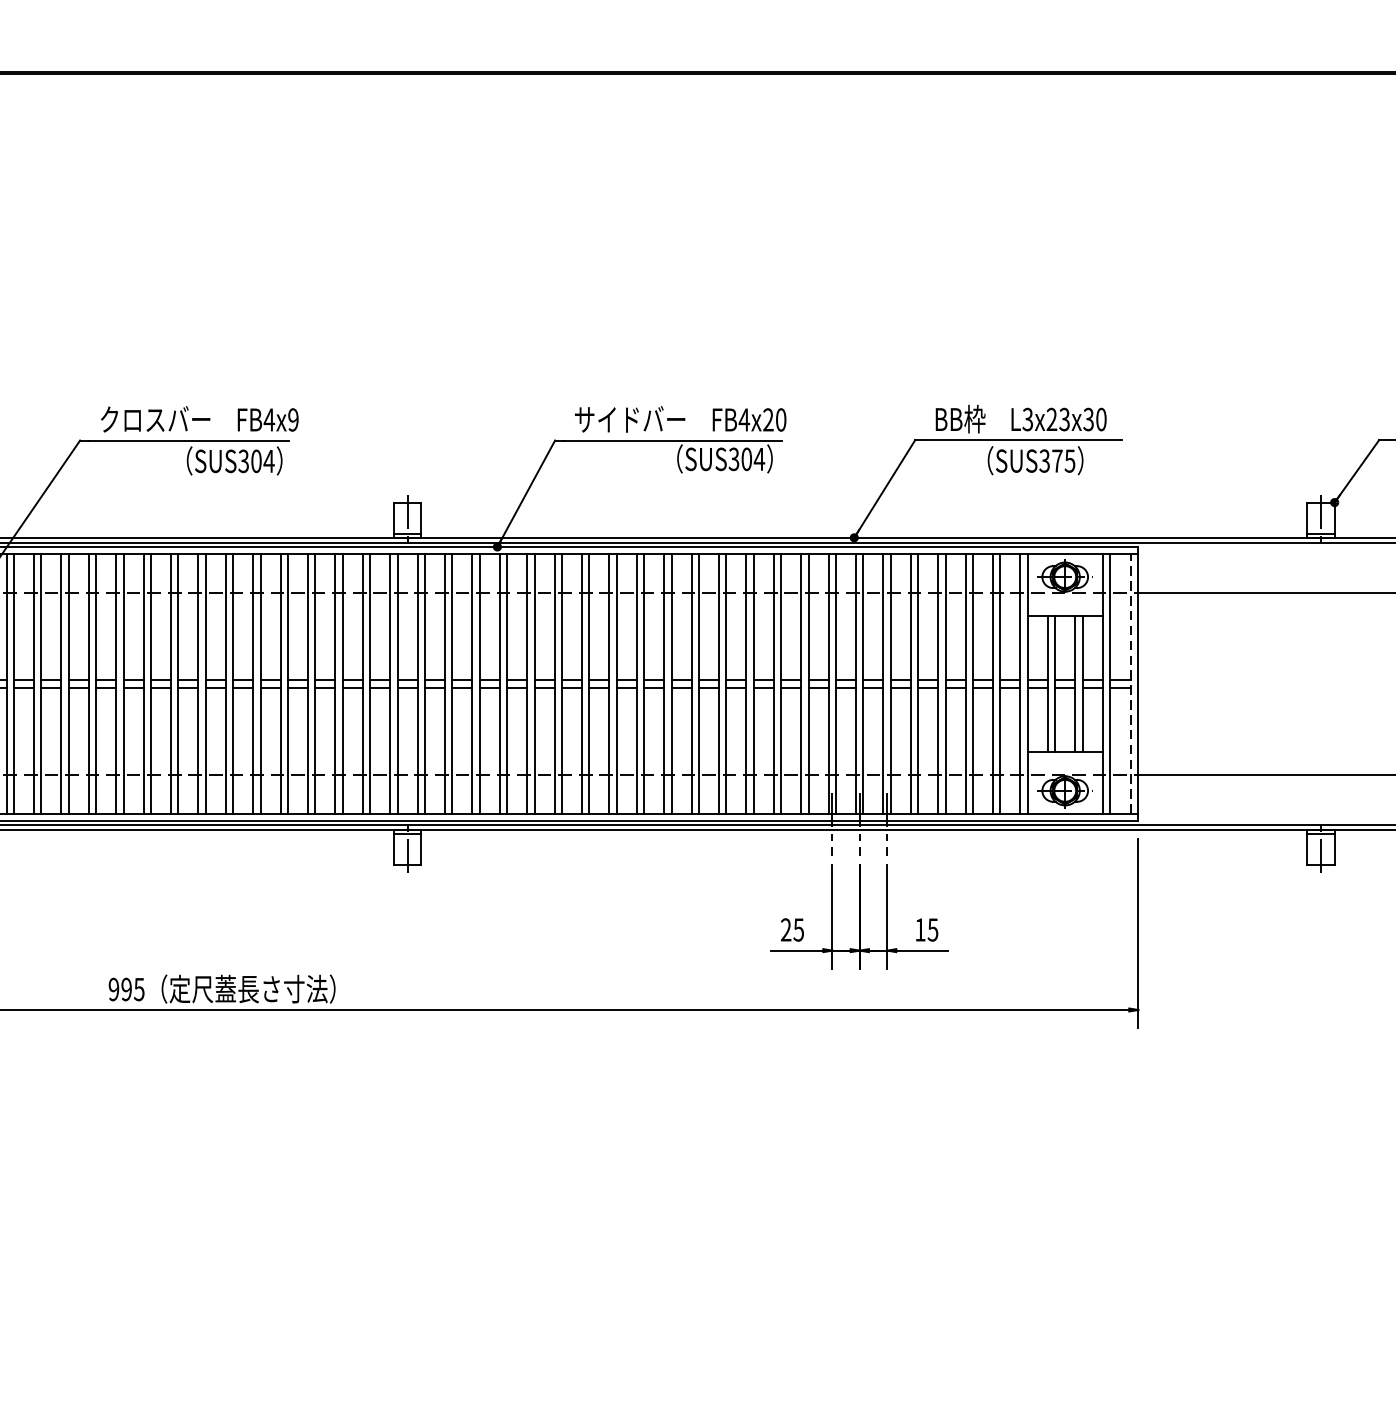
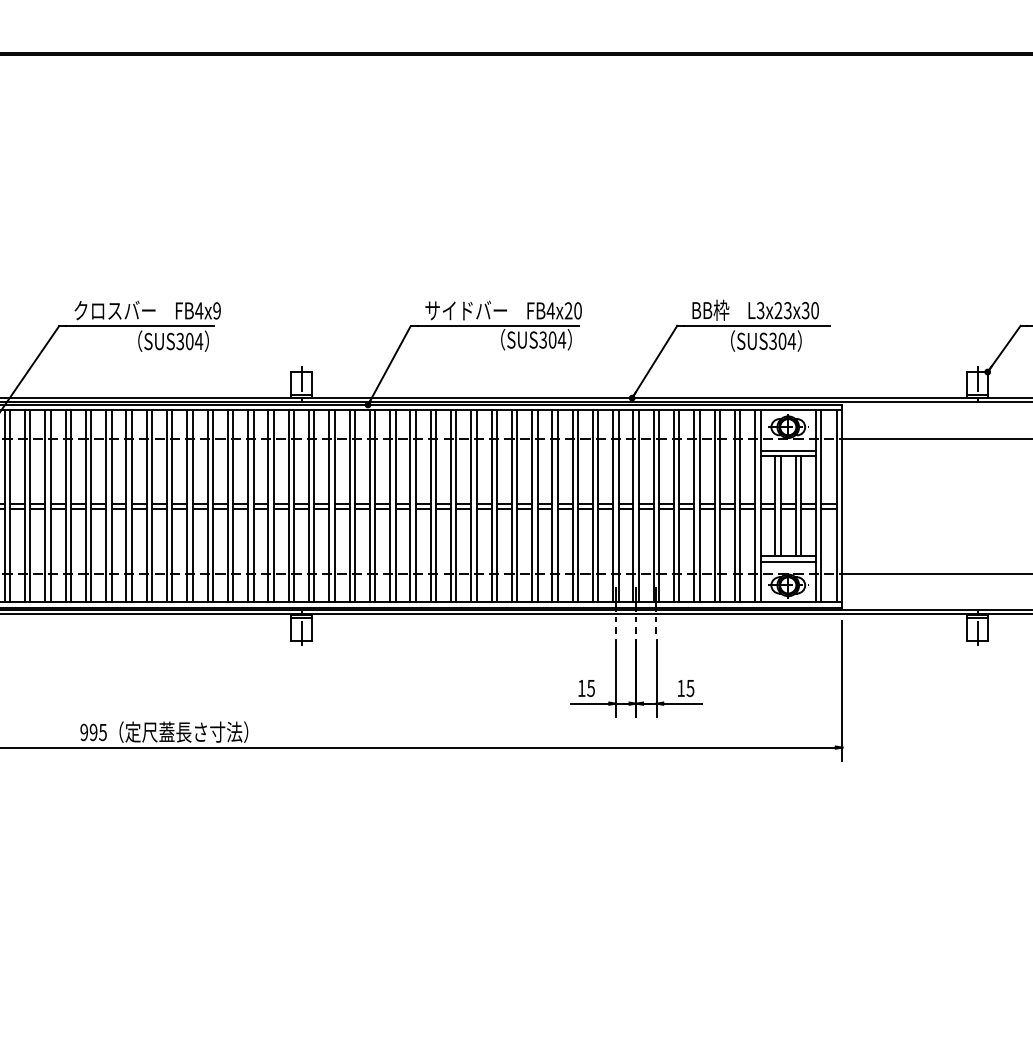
text: (1064, 459) -> (787, 340), SUS375 -> SUS304
line: (1065, 608) -> (788, 450), added
line: (1130, 684) -> (836, 506), dashed -> solid
line: (1065, 758) -> (788, 561), added
text: (785, 928) -> (581, 687), 25 -> 15

